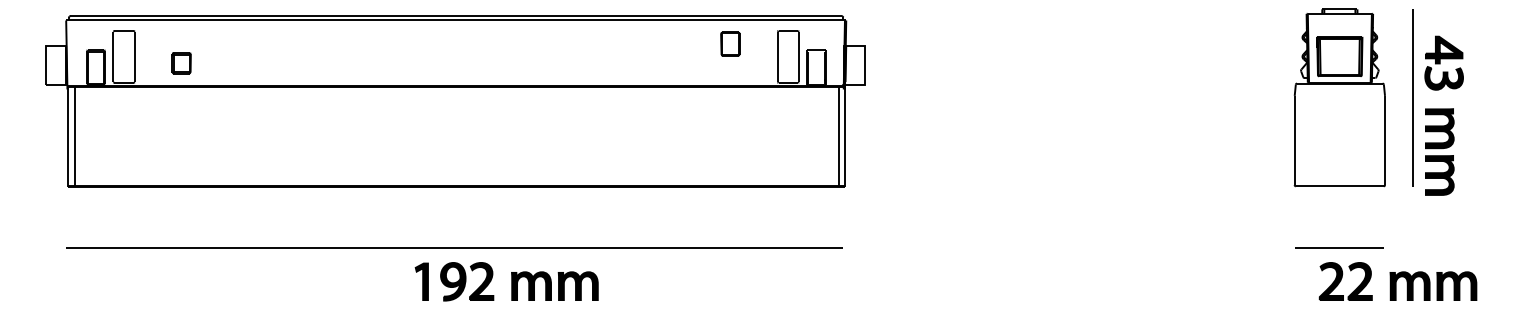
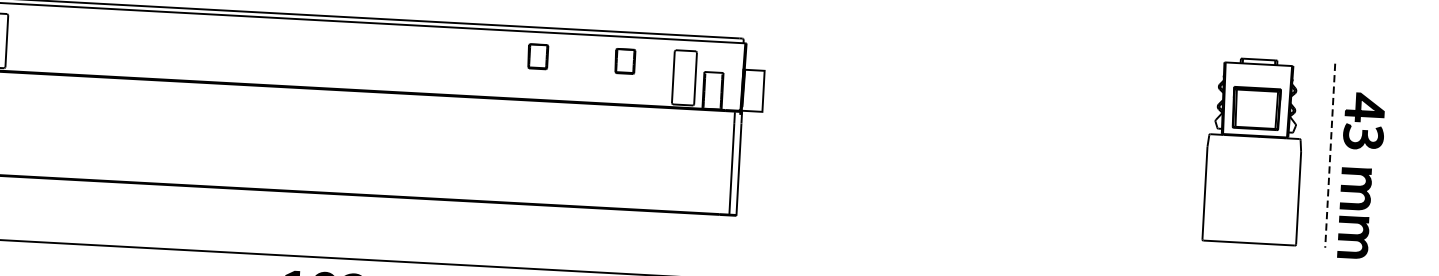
part: (646, 43) -> (538, 56), added
part: (181, 63) -> (54, 50), removed
line: (1413, 98) -> (1330, 156), solid -> dashed

